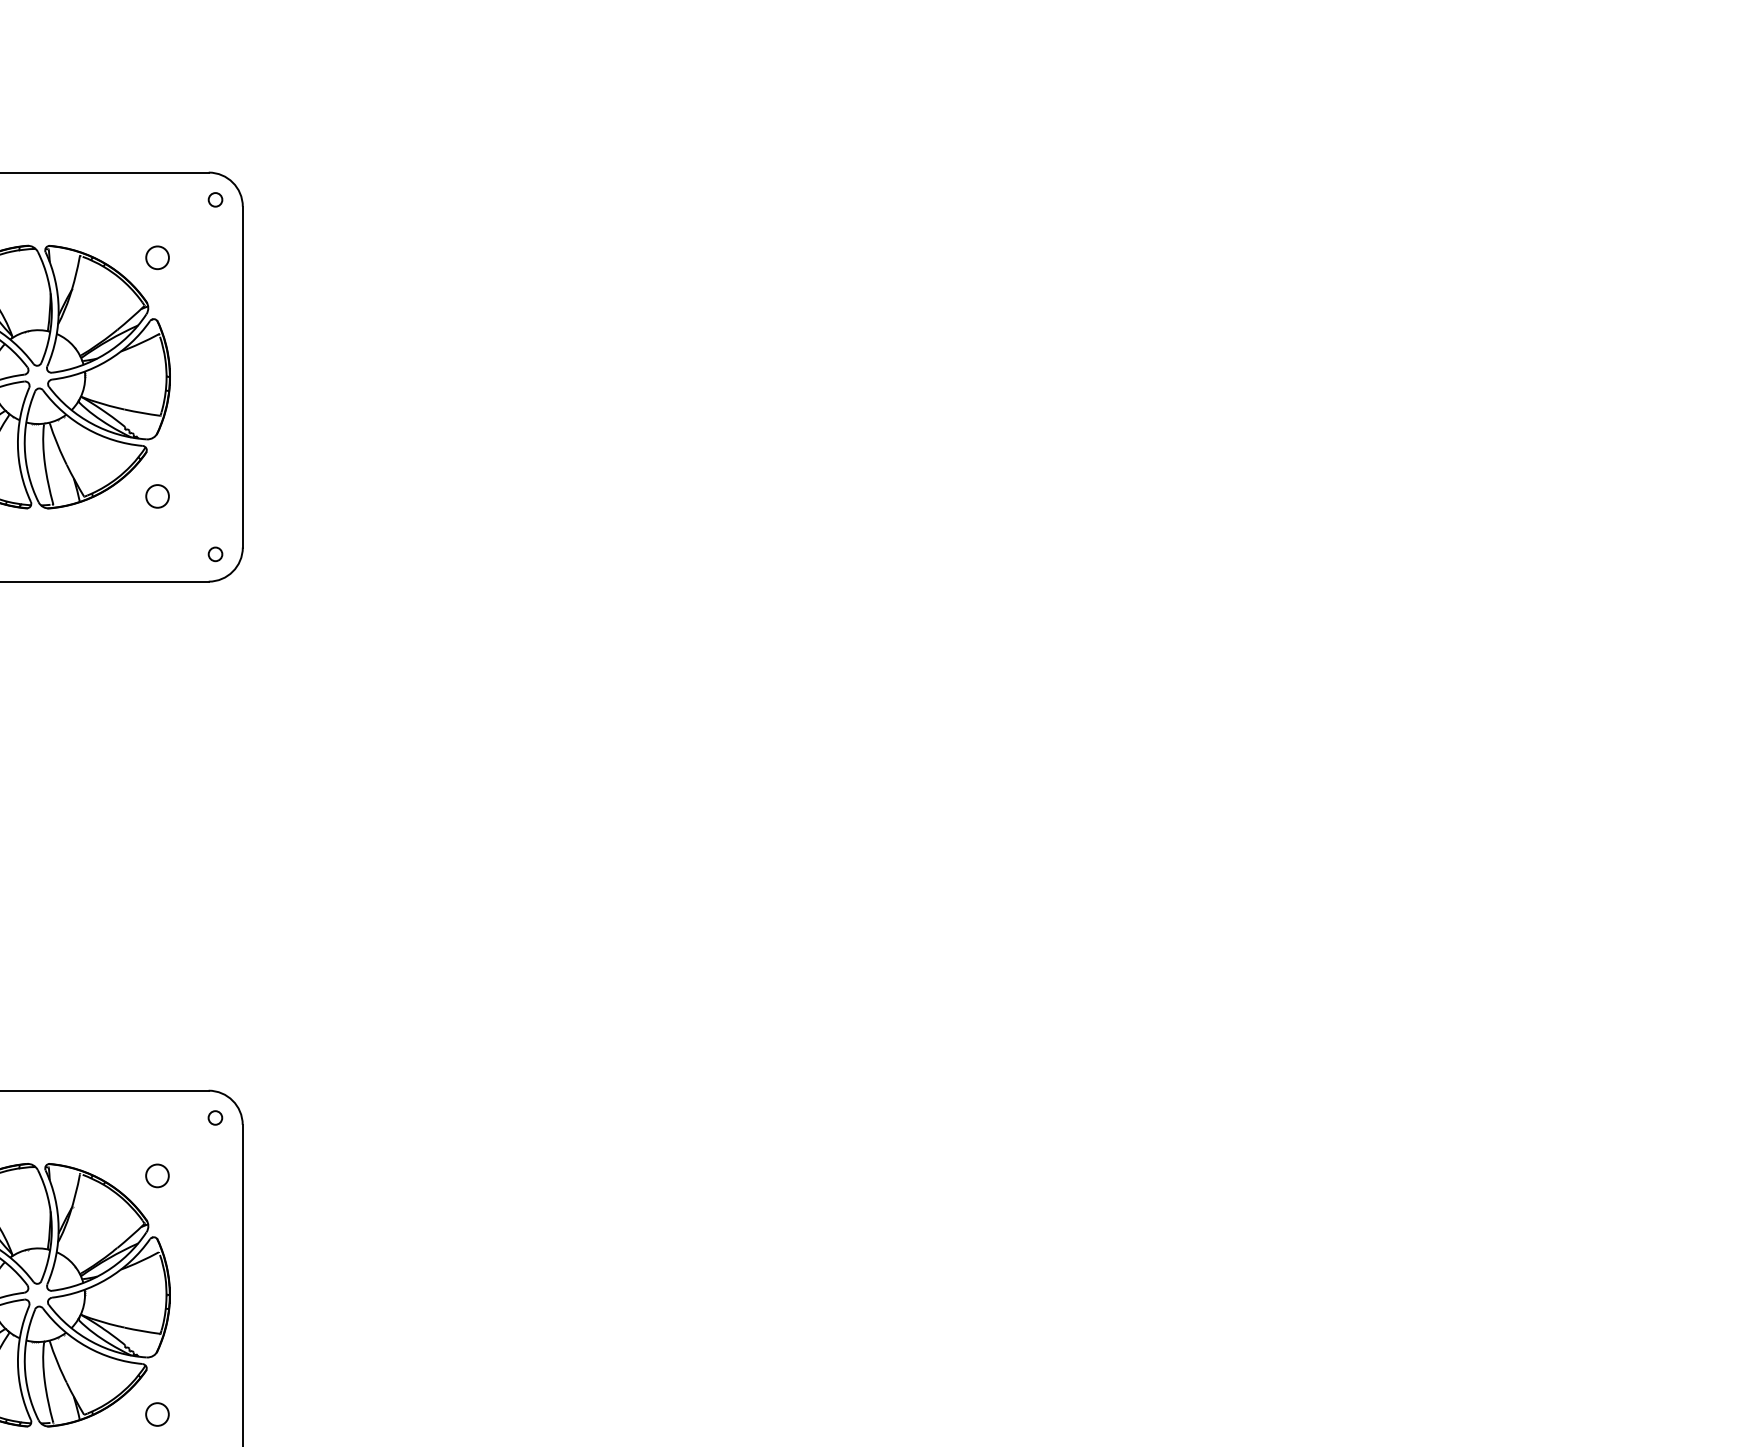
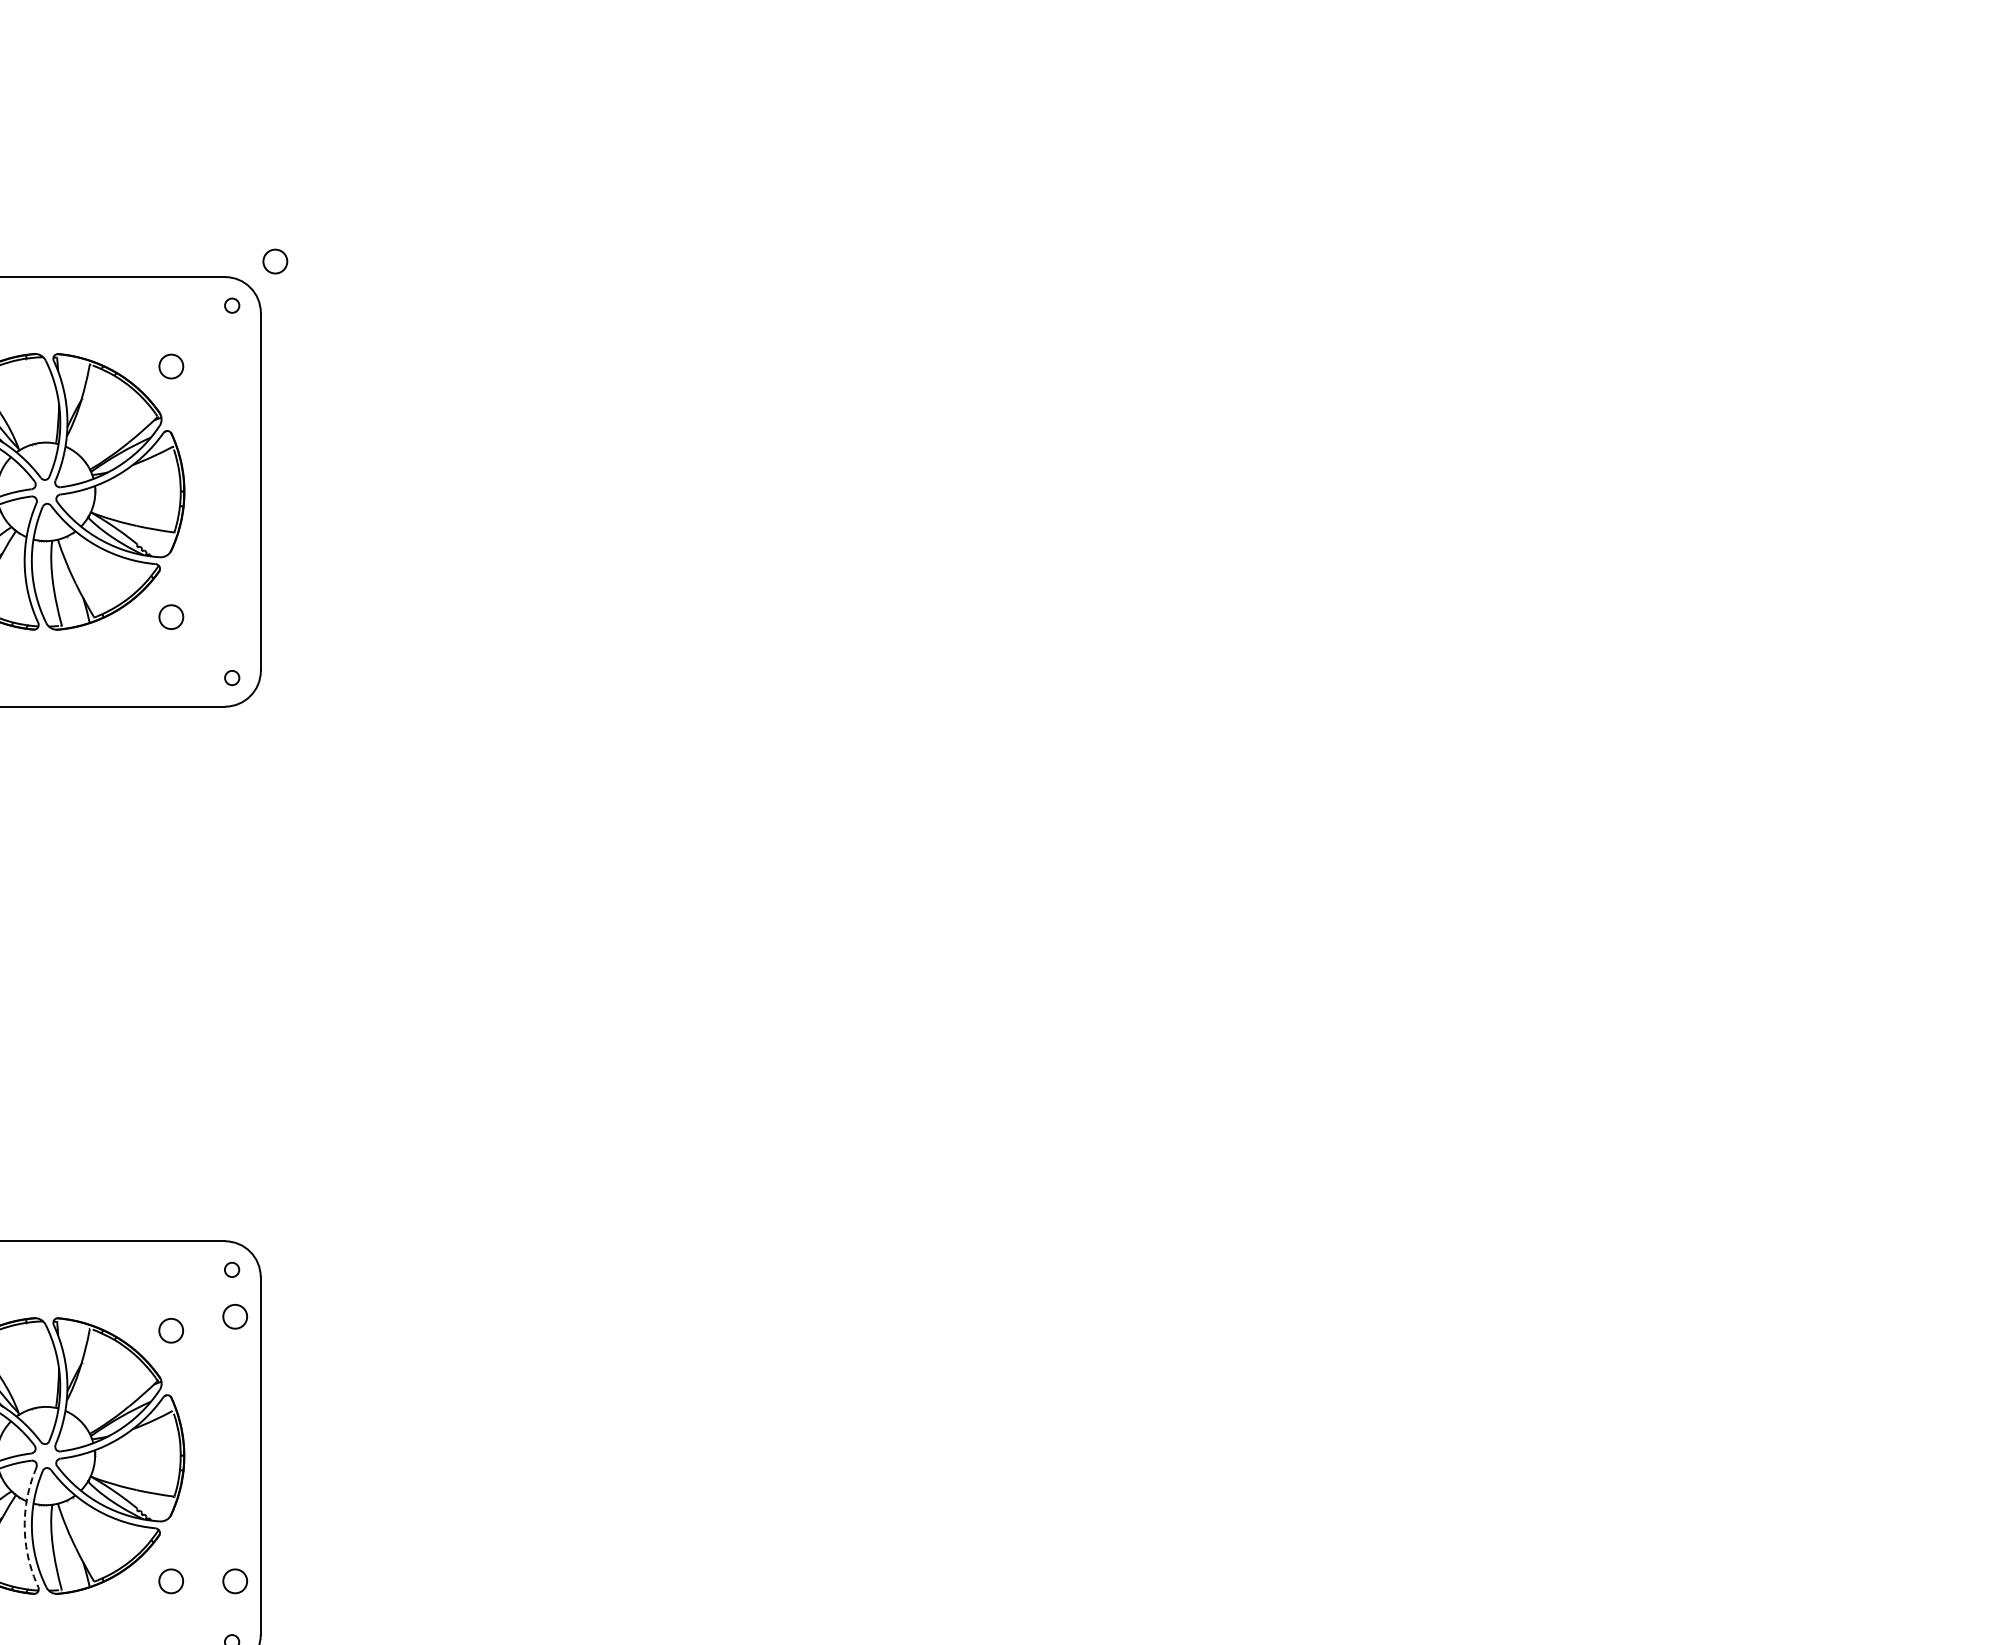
circle: (256, 157) -> (275, 261), added
circle: (217, 1162) -> (234, 1316), added
arc: (17, 1363) -> (24, 1527), solid -> dashed
circle: (217, 1414) -> (234, 1581), added

